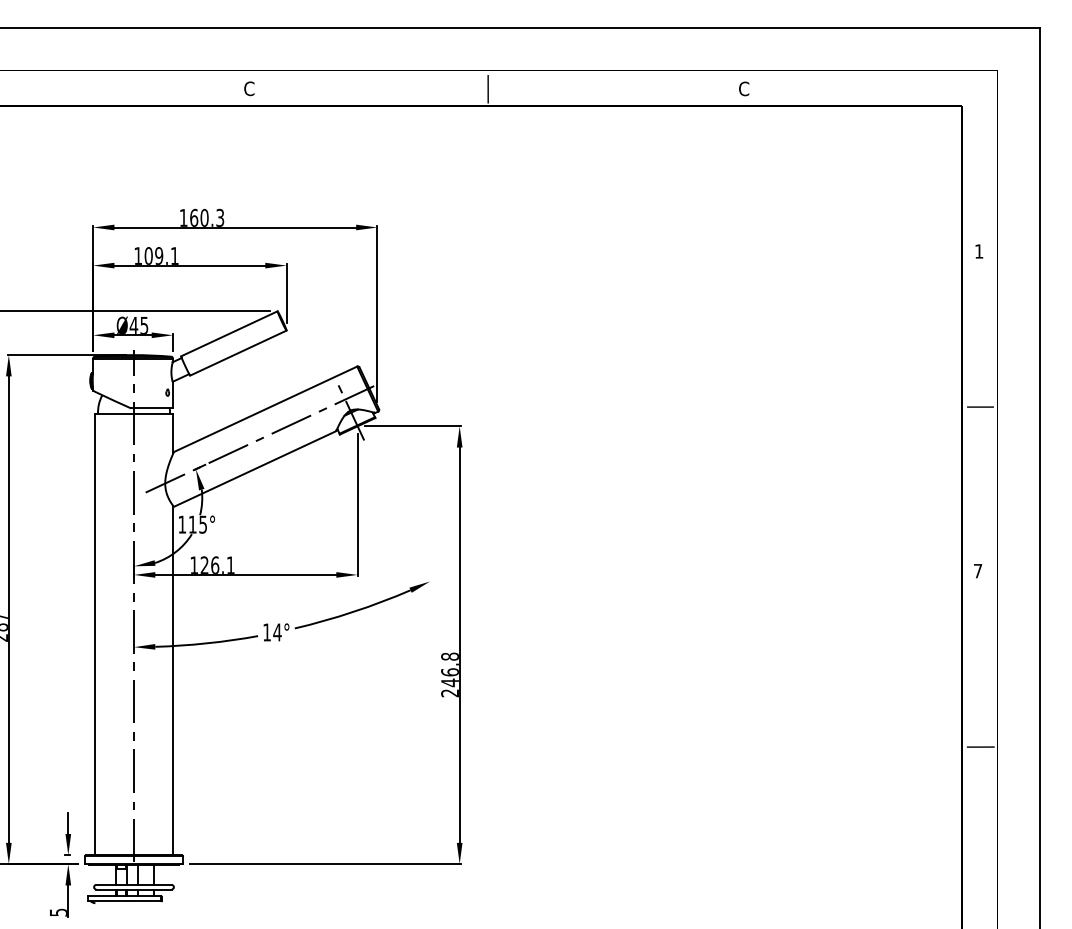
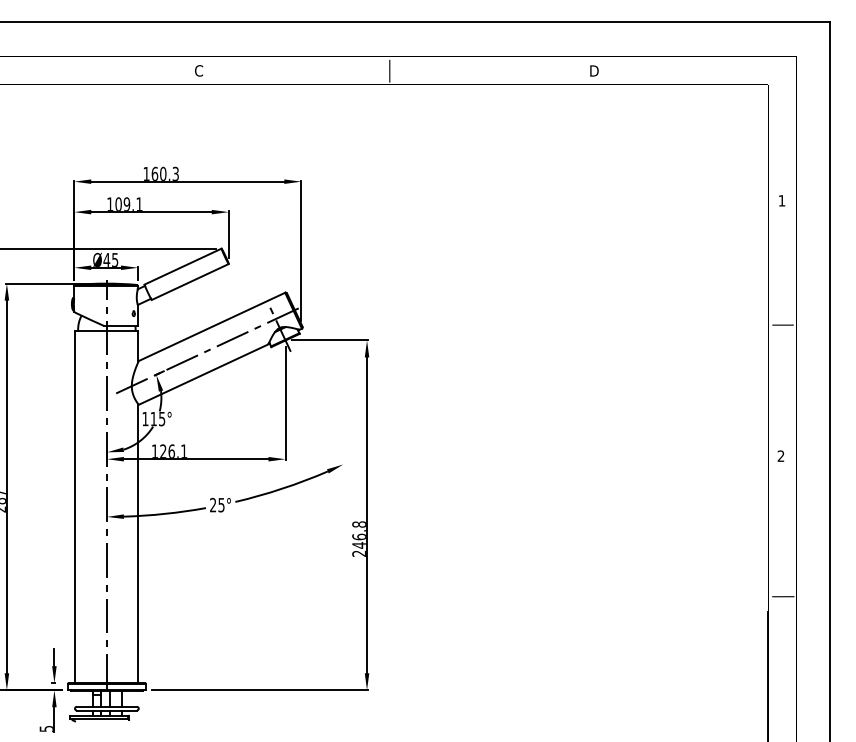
text: (744, 88) -> (594, 70), C -> D
text: (977, 570) -> (780, 455), 7 -> 2
text: (272, 632) -> (217, 505), 14° -> 25°

